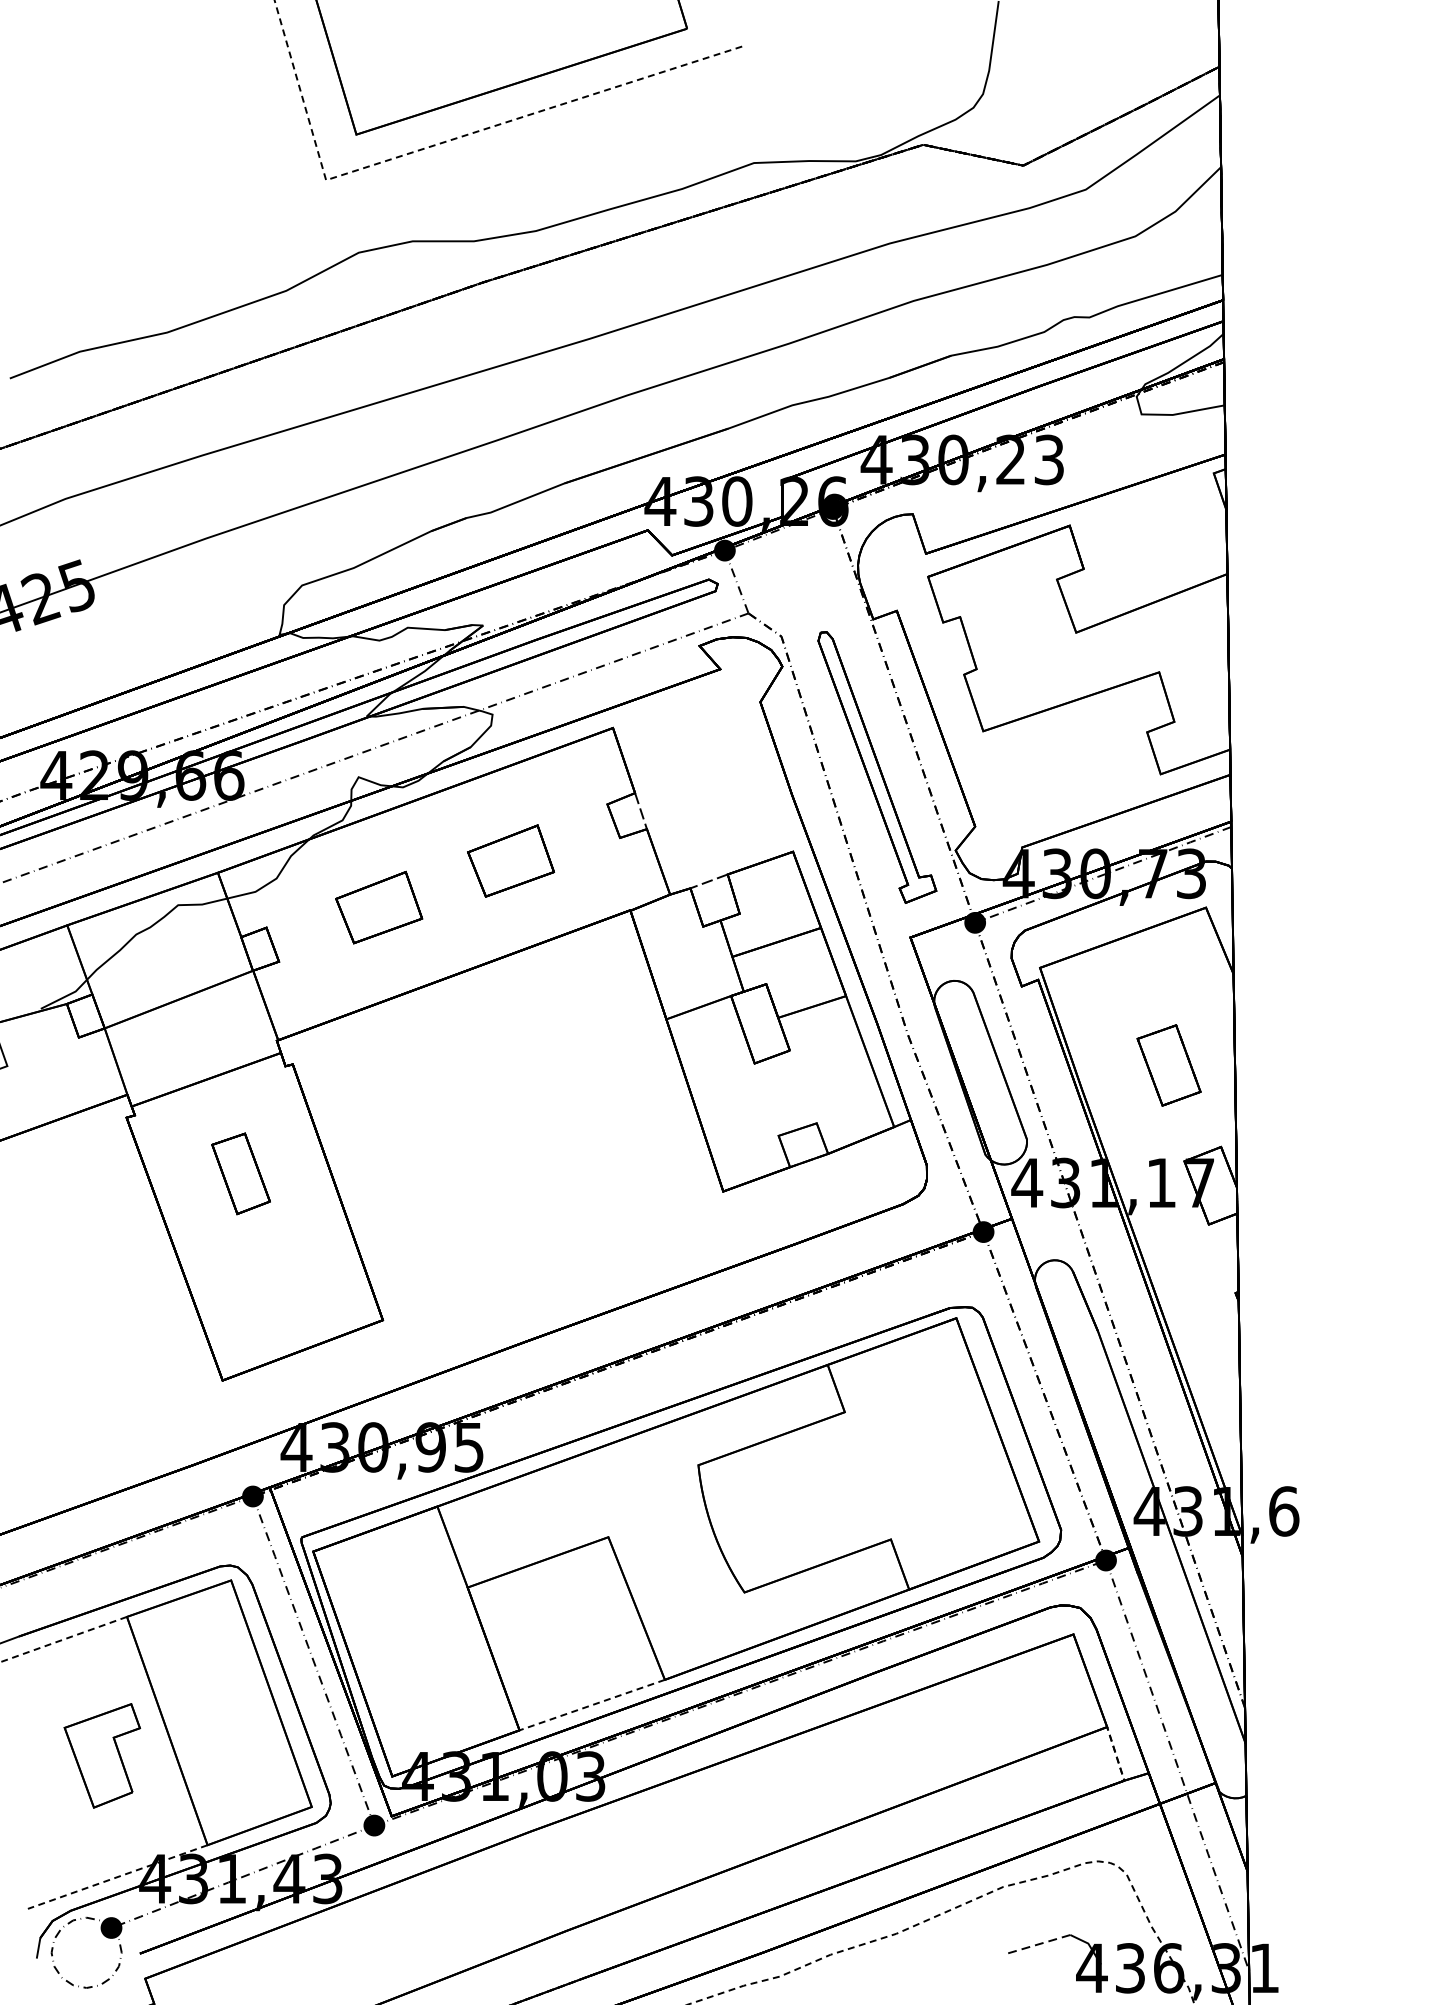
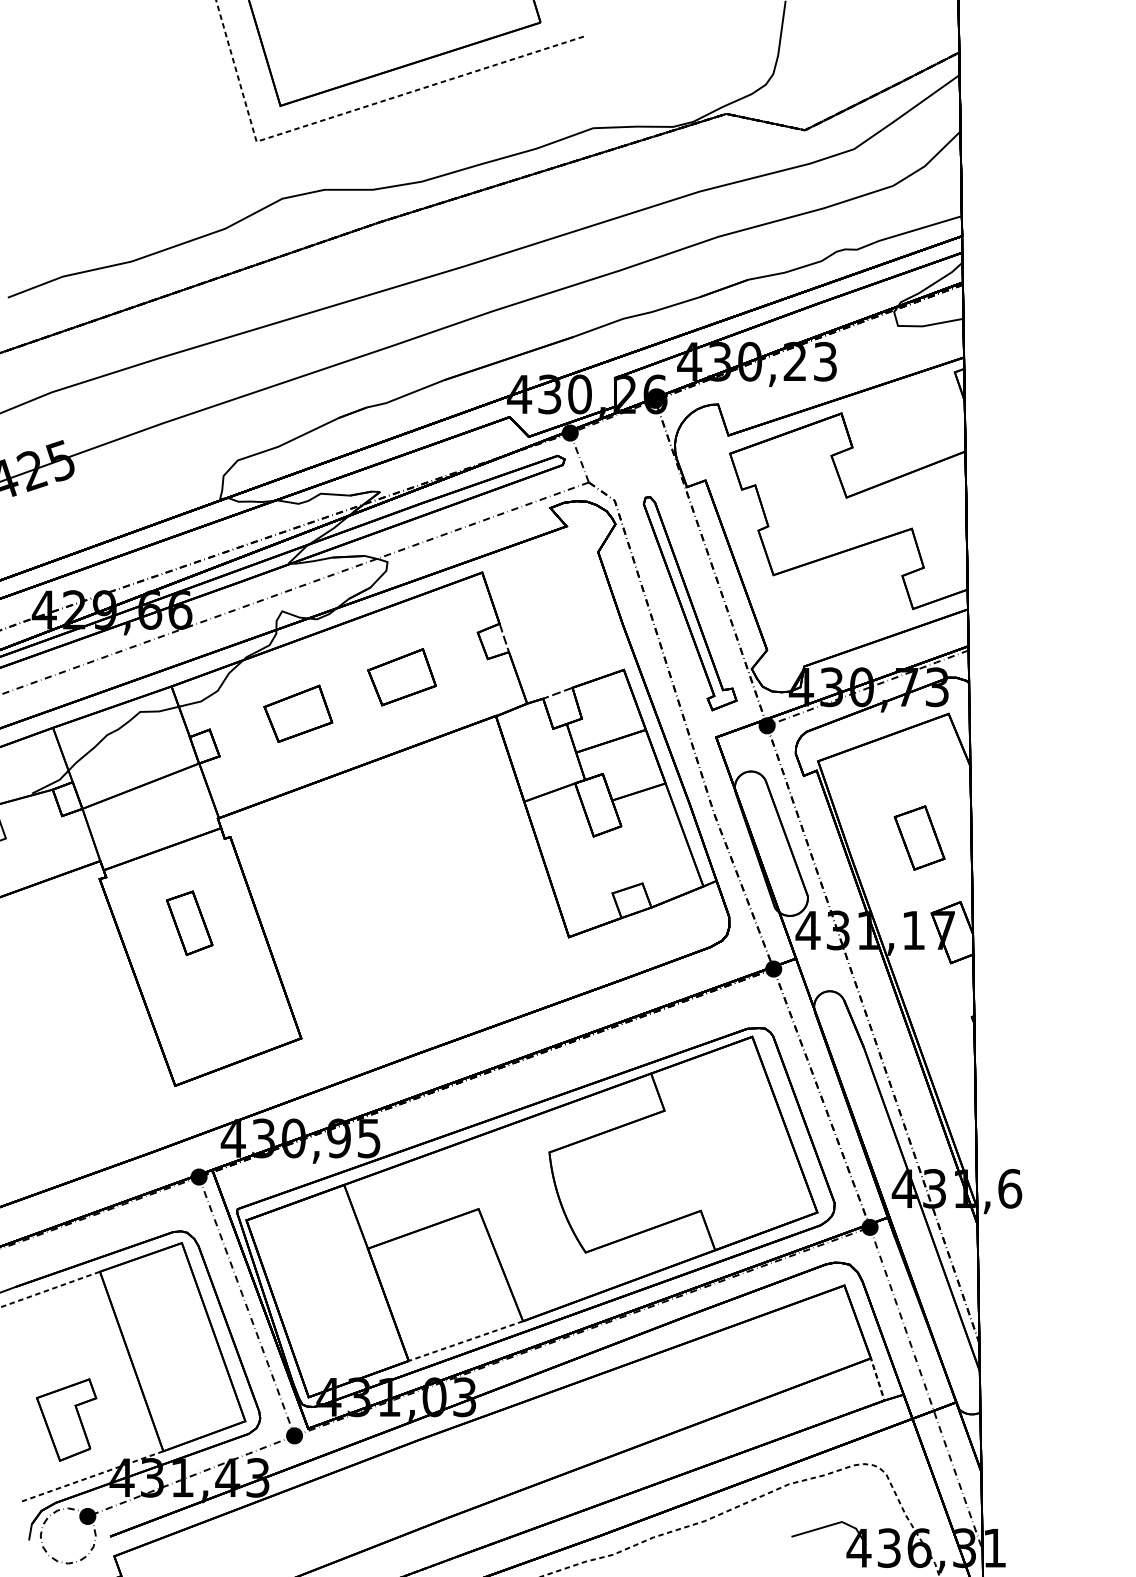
part: (102, 1755) -> (66, 1419), moved
line: (1037, 1944) -> (816, 1529), dashed -> solid

